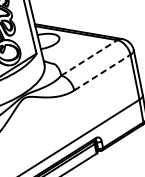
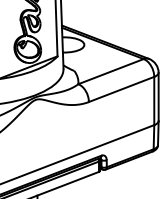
line: (89, 57) -> (111, 71), dashed -> solid
line: (103, 72) -> (122, 89), dashed -> solid

